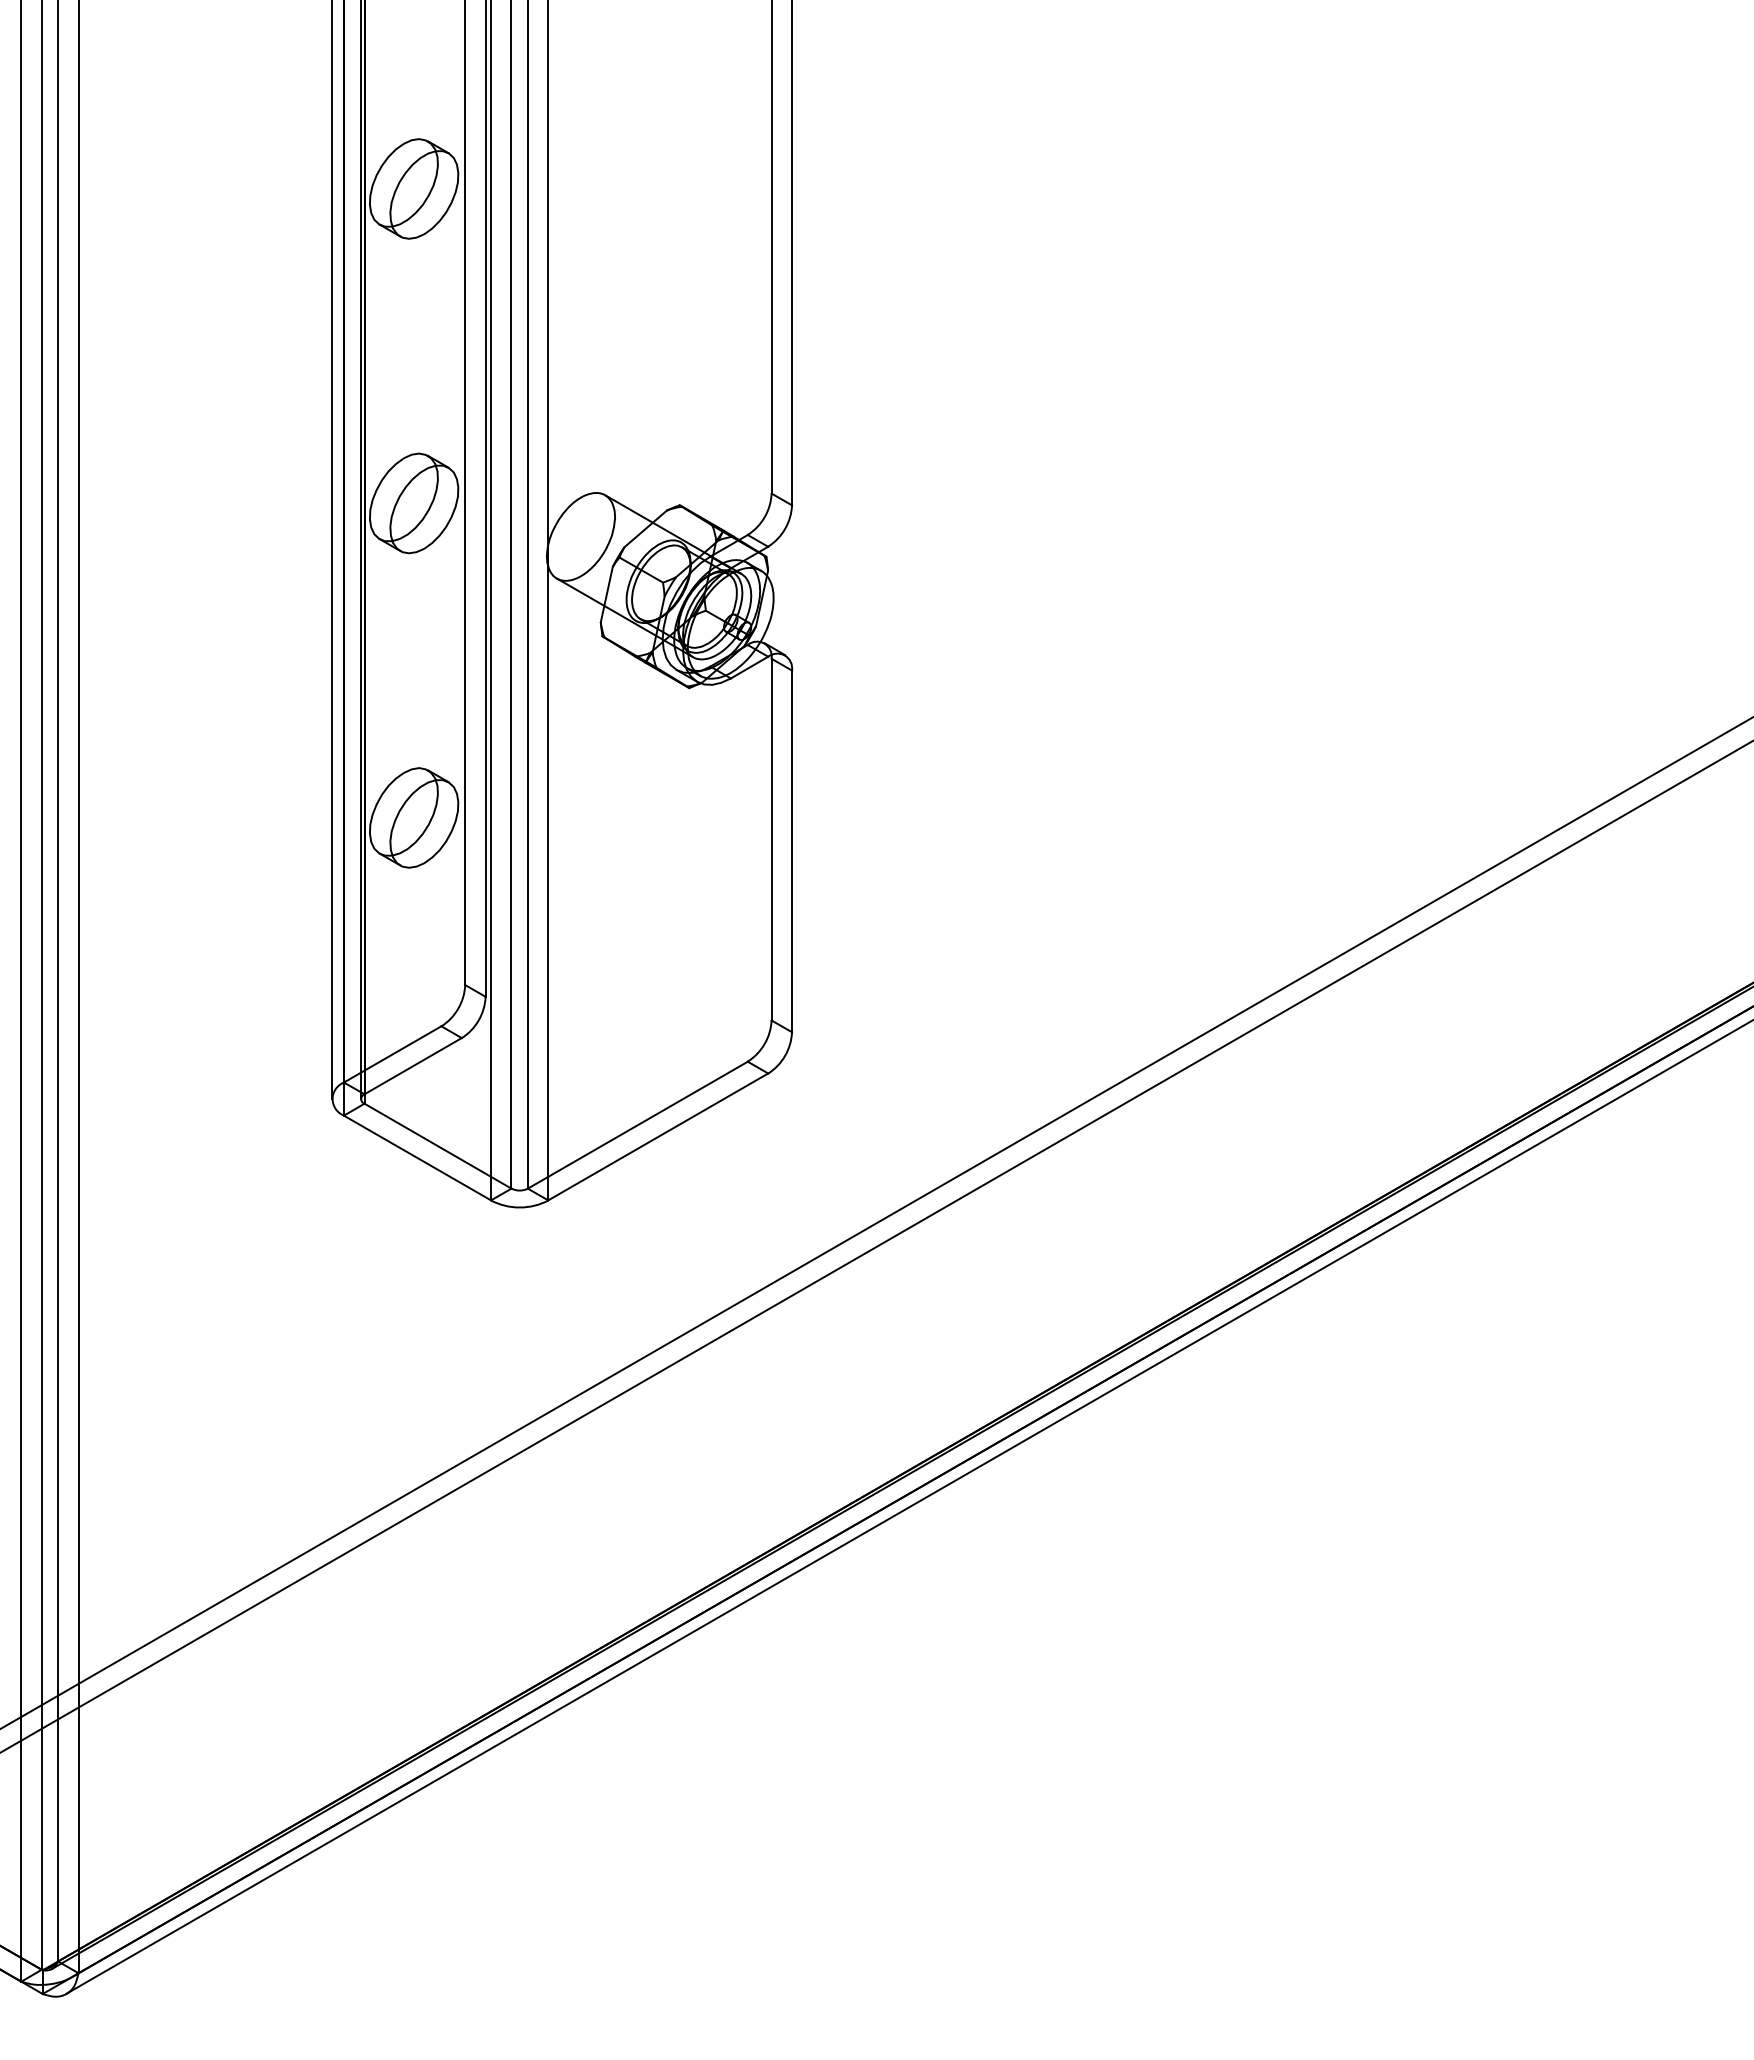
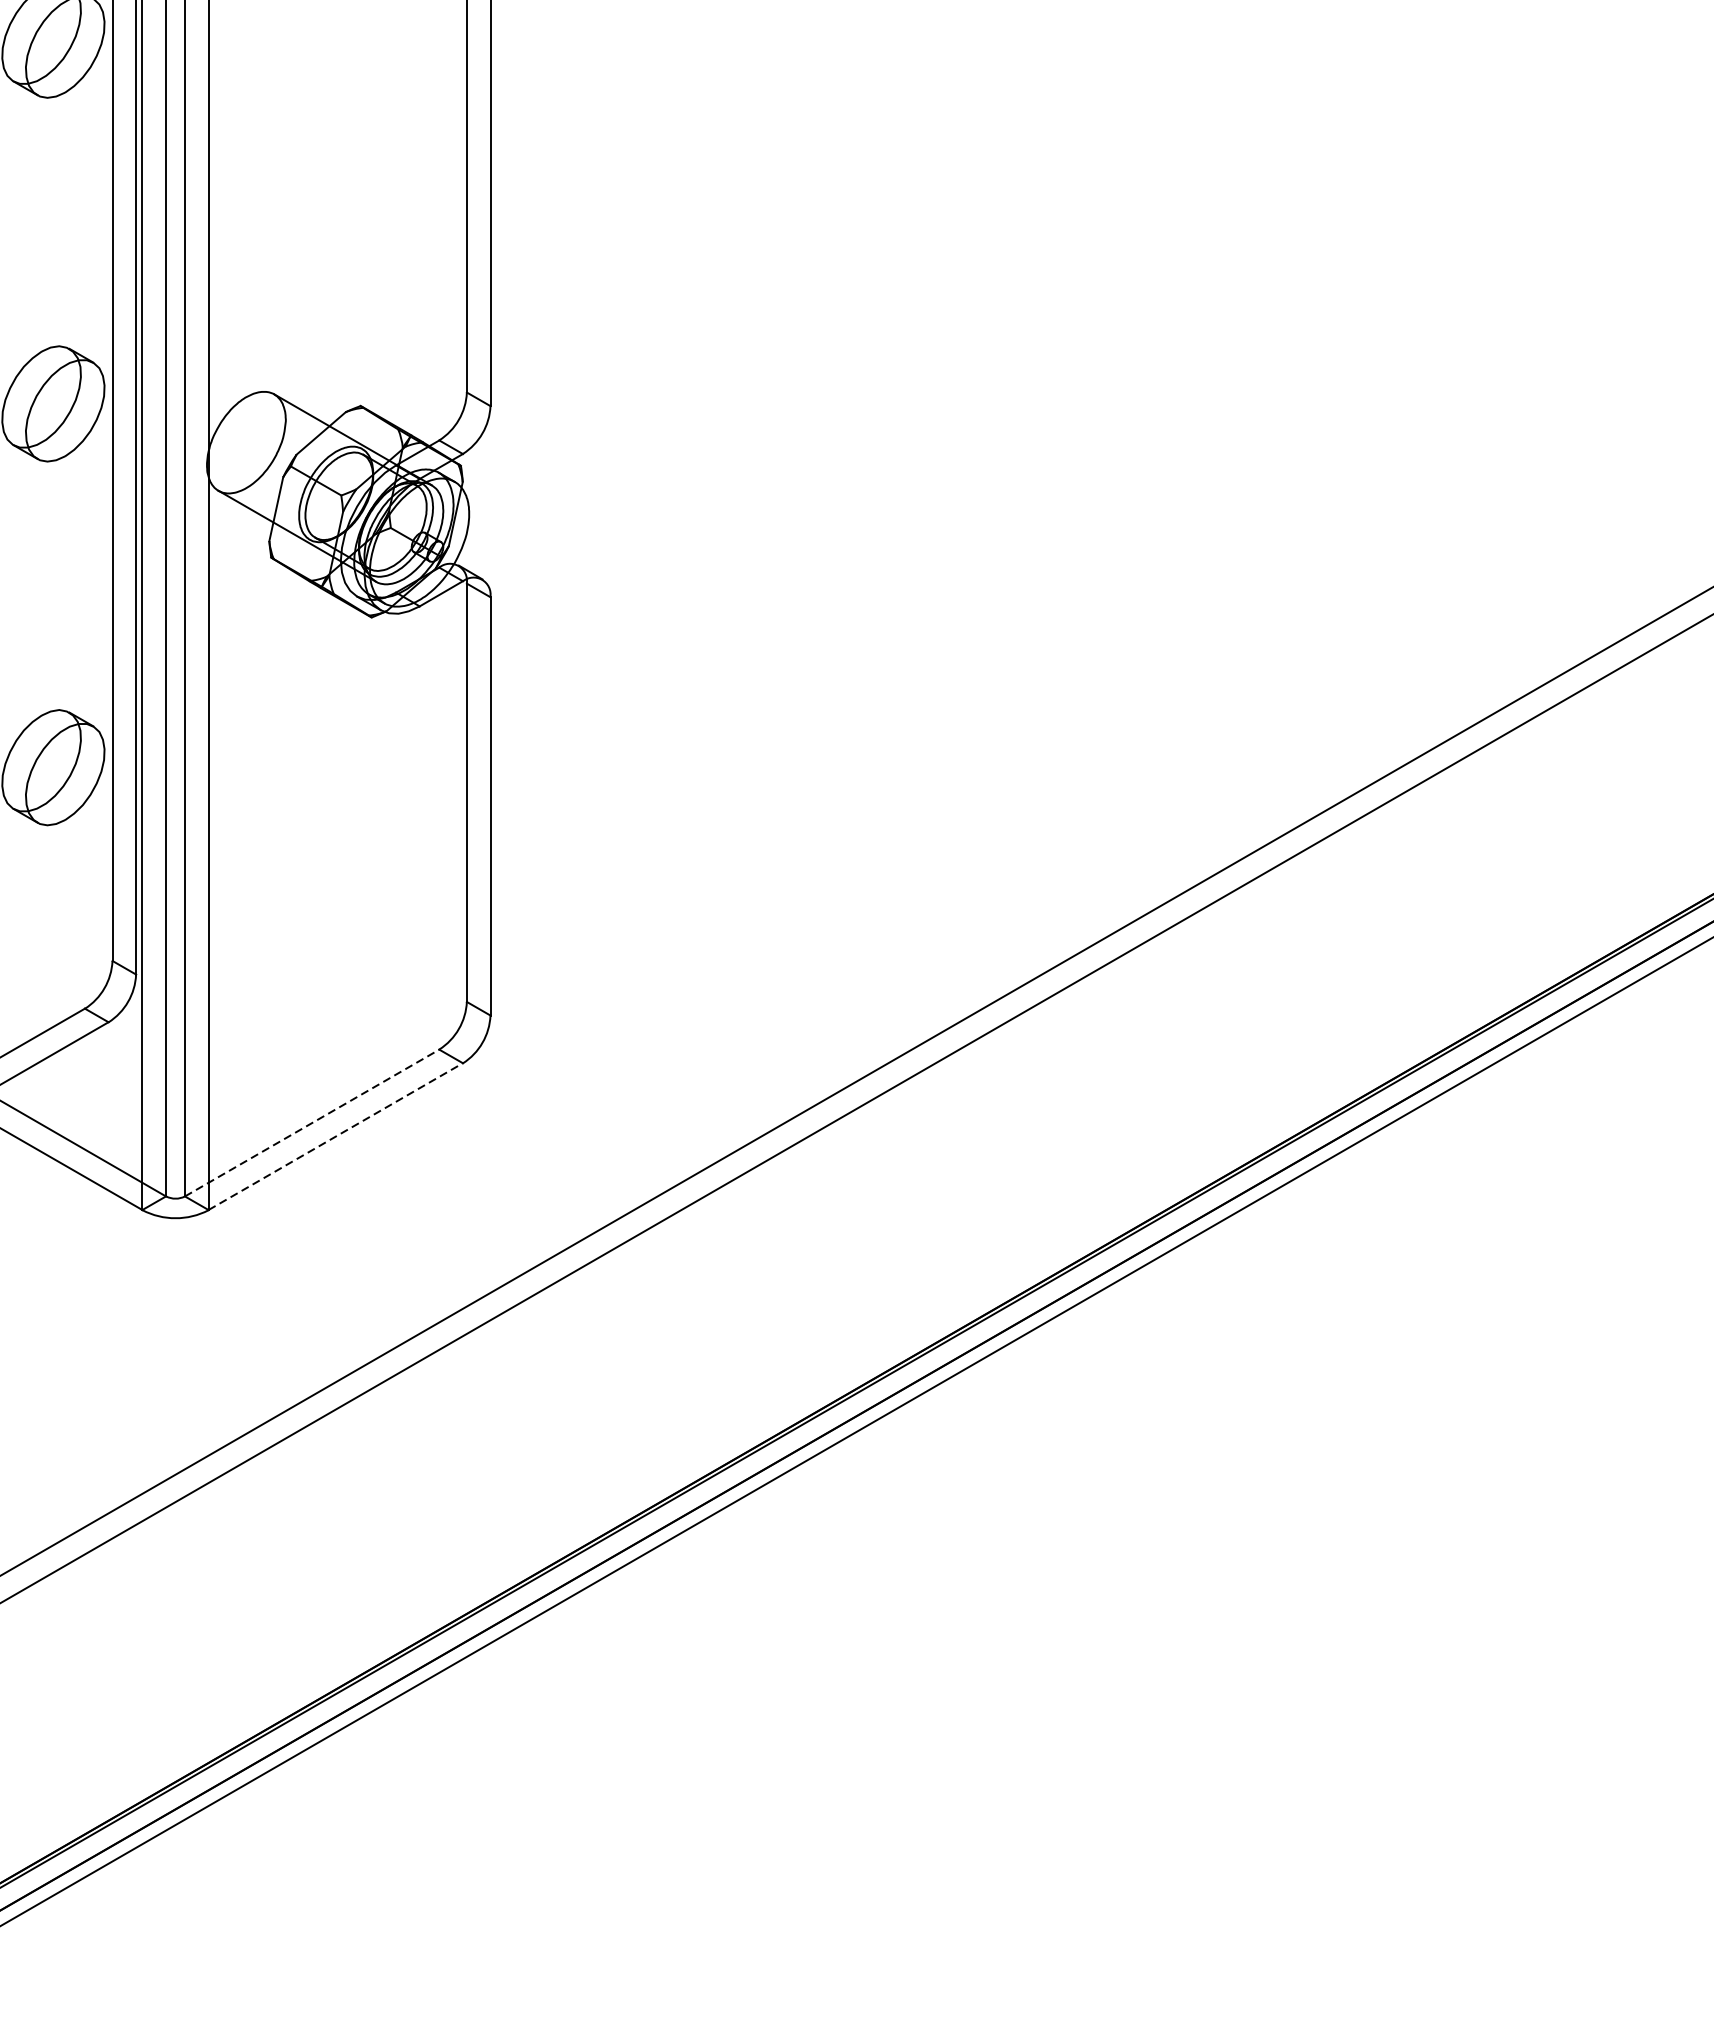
line: (637, 1125) -> (311, 1123), solid -> dashed
line: (658, 1136) -> (336, 1136), solid -> dashed

